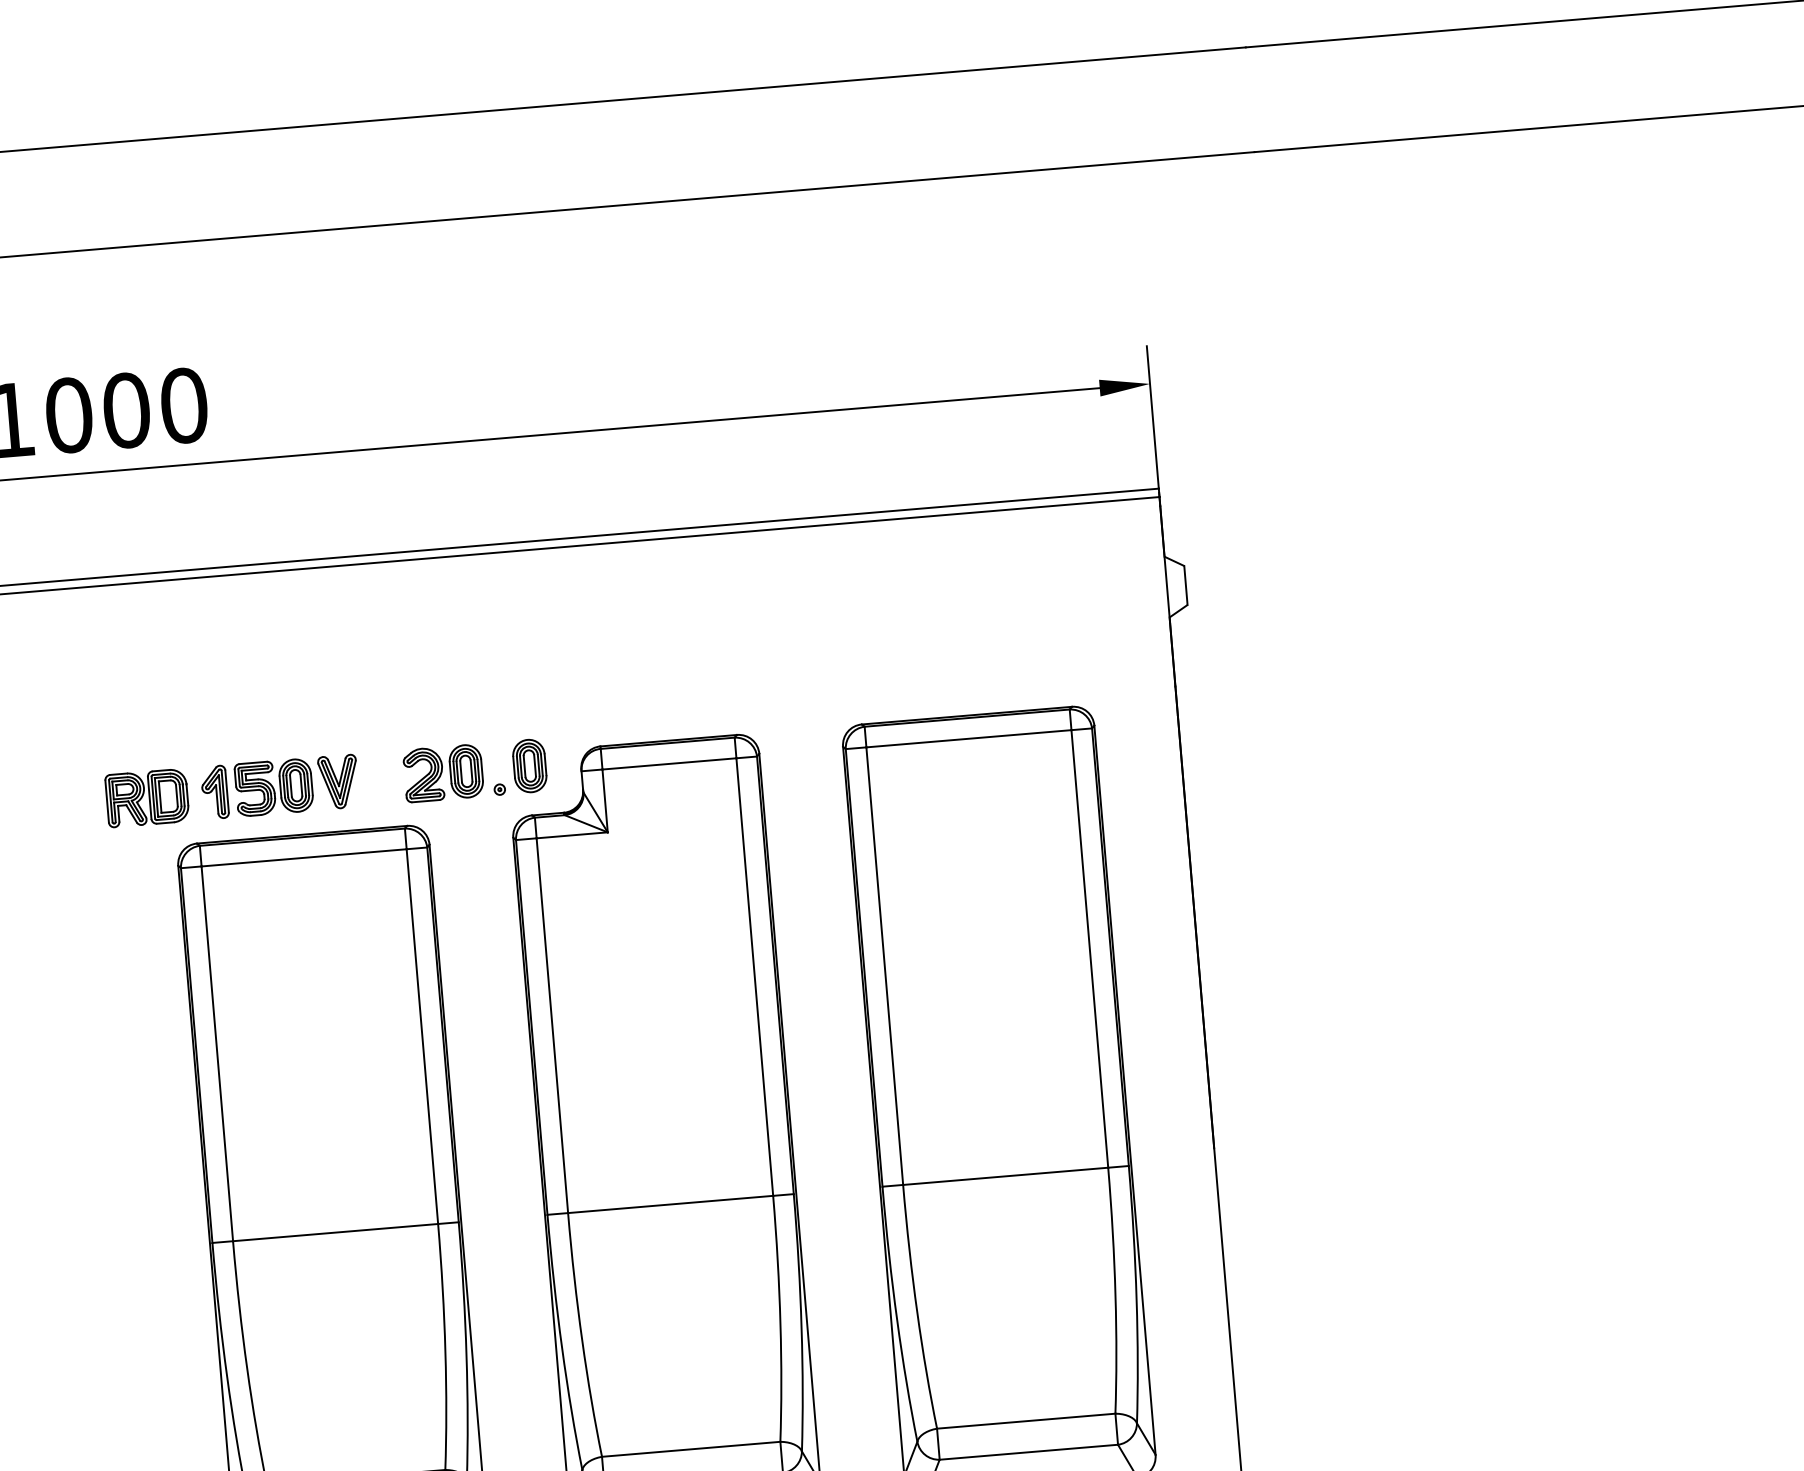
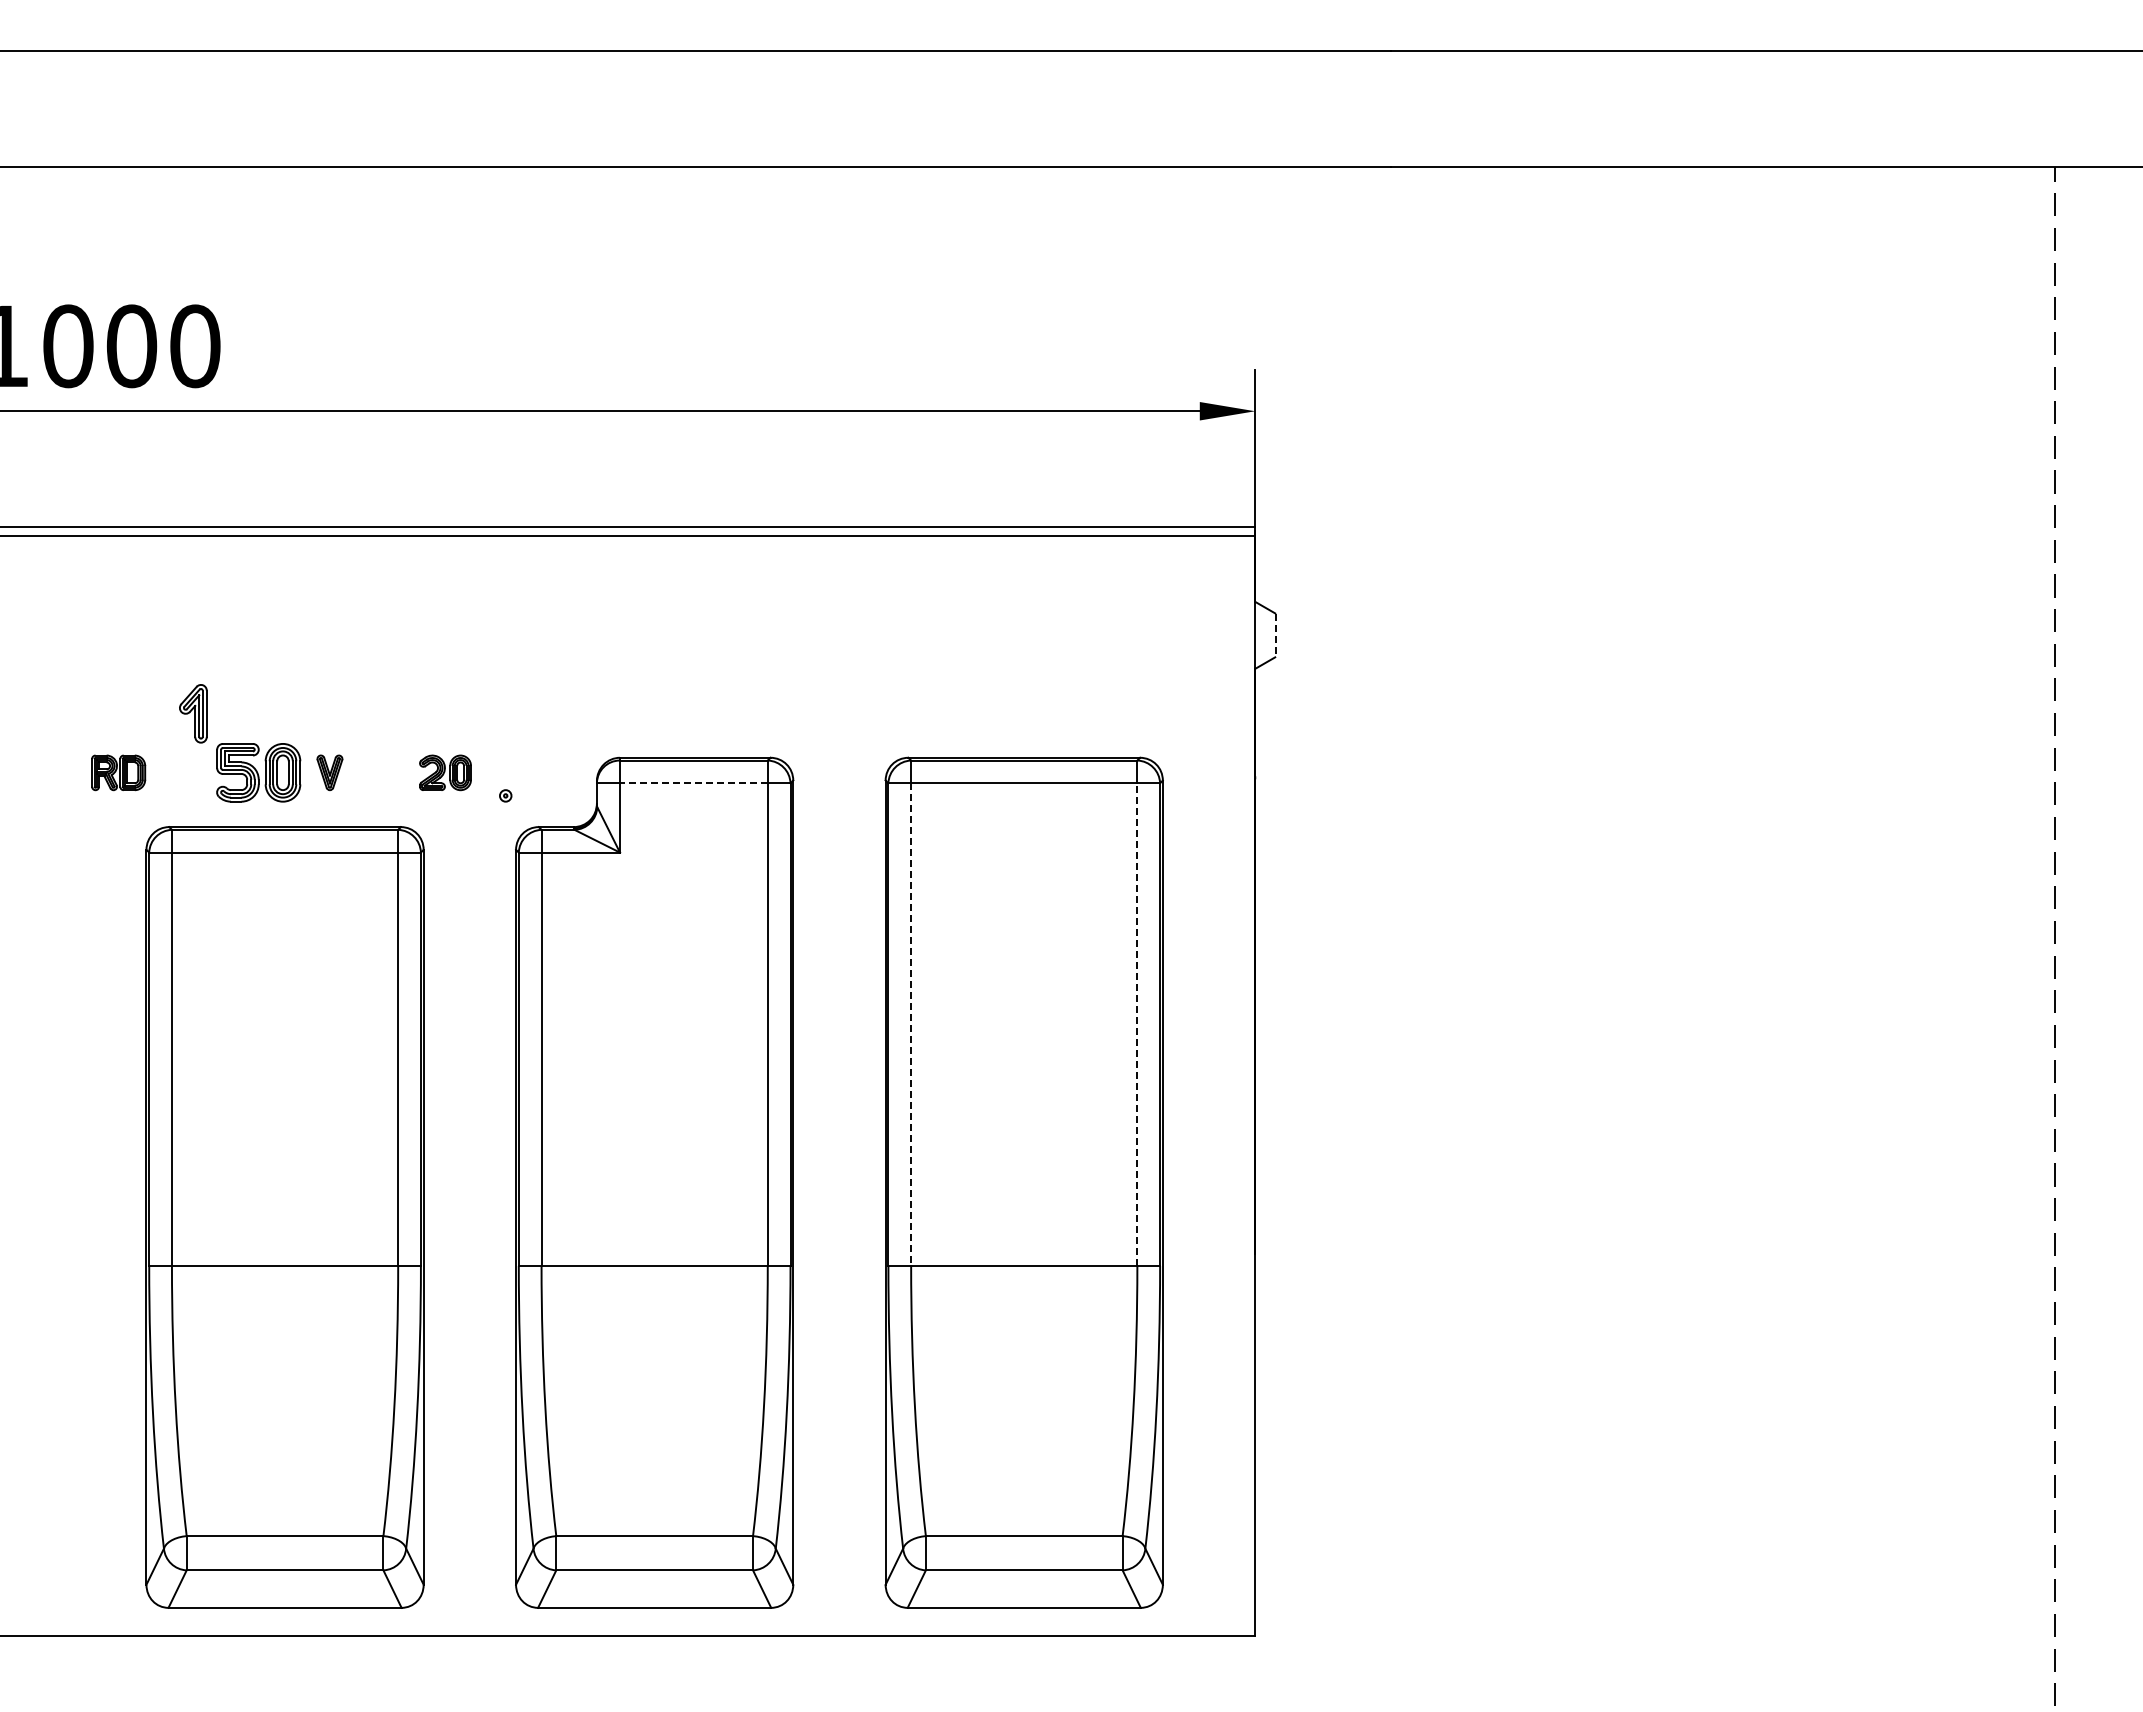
line: (1186, 585) -> (1276, 635), solid -> dashed
line: (669, 764) -> (693, 783), solid -> dashed
part: (529, 765) -> (540, 772), removed
part: (443, 773) -> (445, 772), size x0.6
part: (338, 781) -> (329, 772), size x0.6
part: (215, 792) -> (193, 713), moved
part: (147, 797) -> (118, 772), size x0.6
line: (1089, 948) -> (1137, 1024), solid -> dashed
line: (885, 966) -> (911, 1025), solid -> dashed

